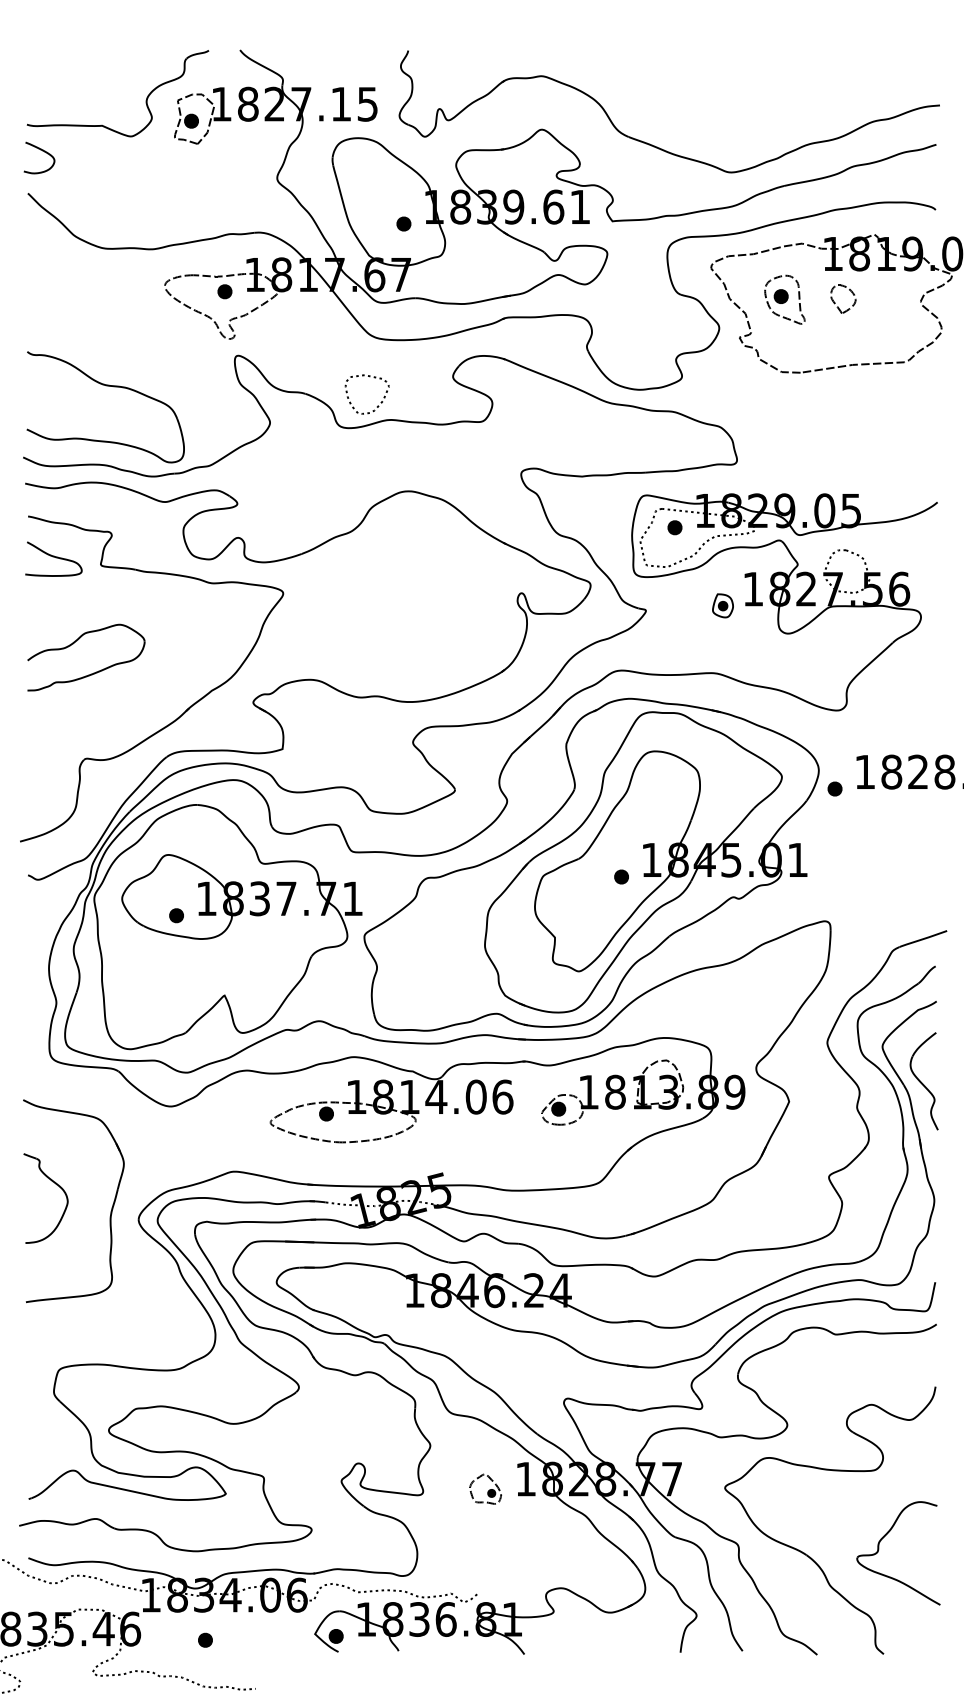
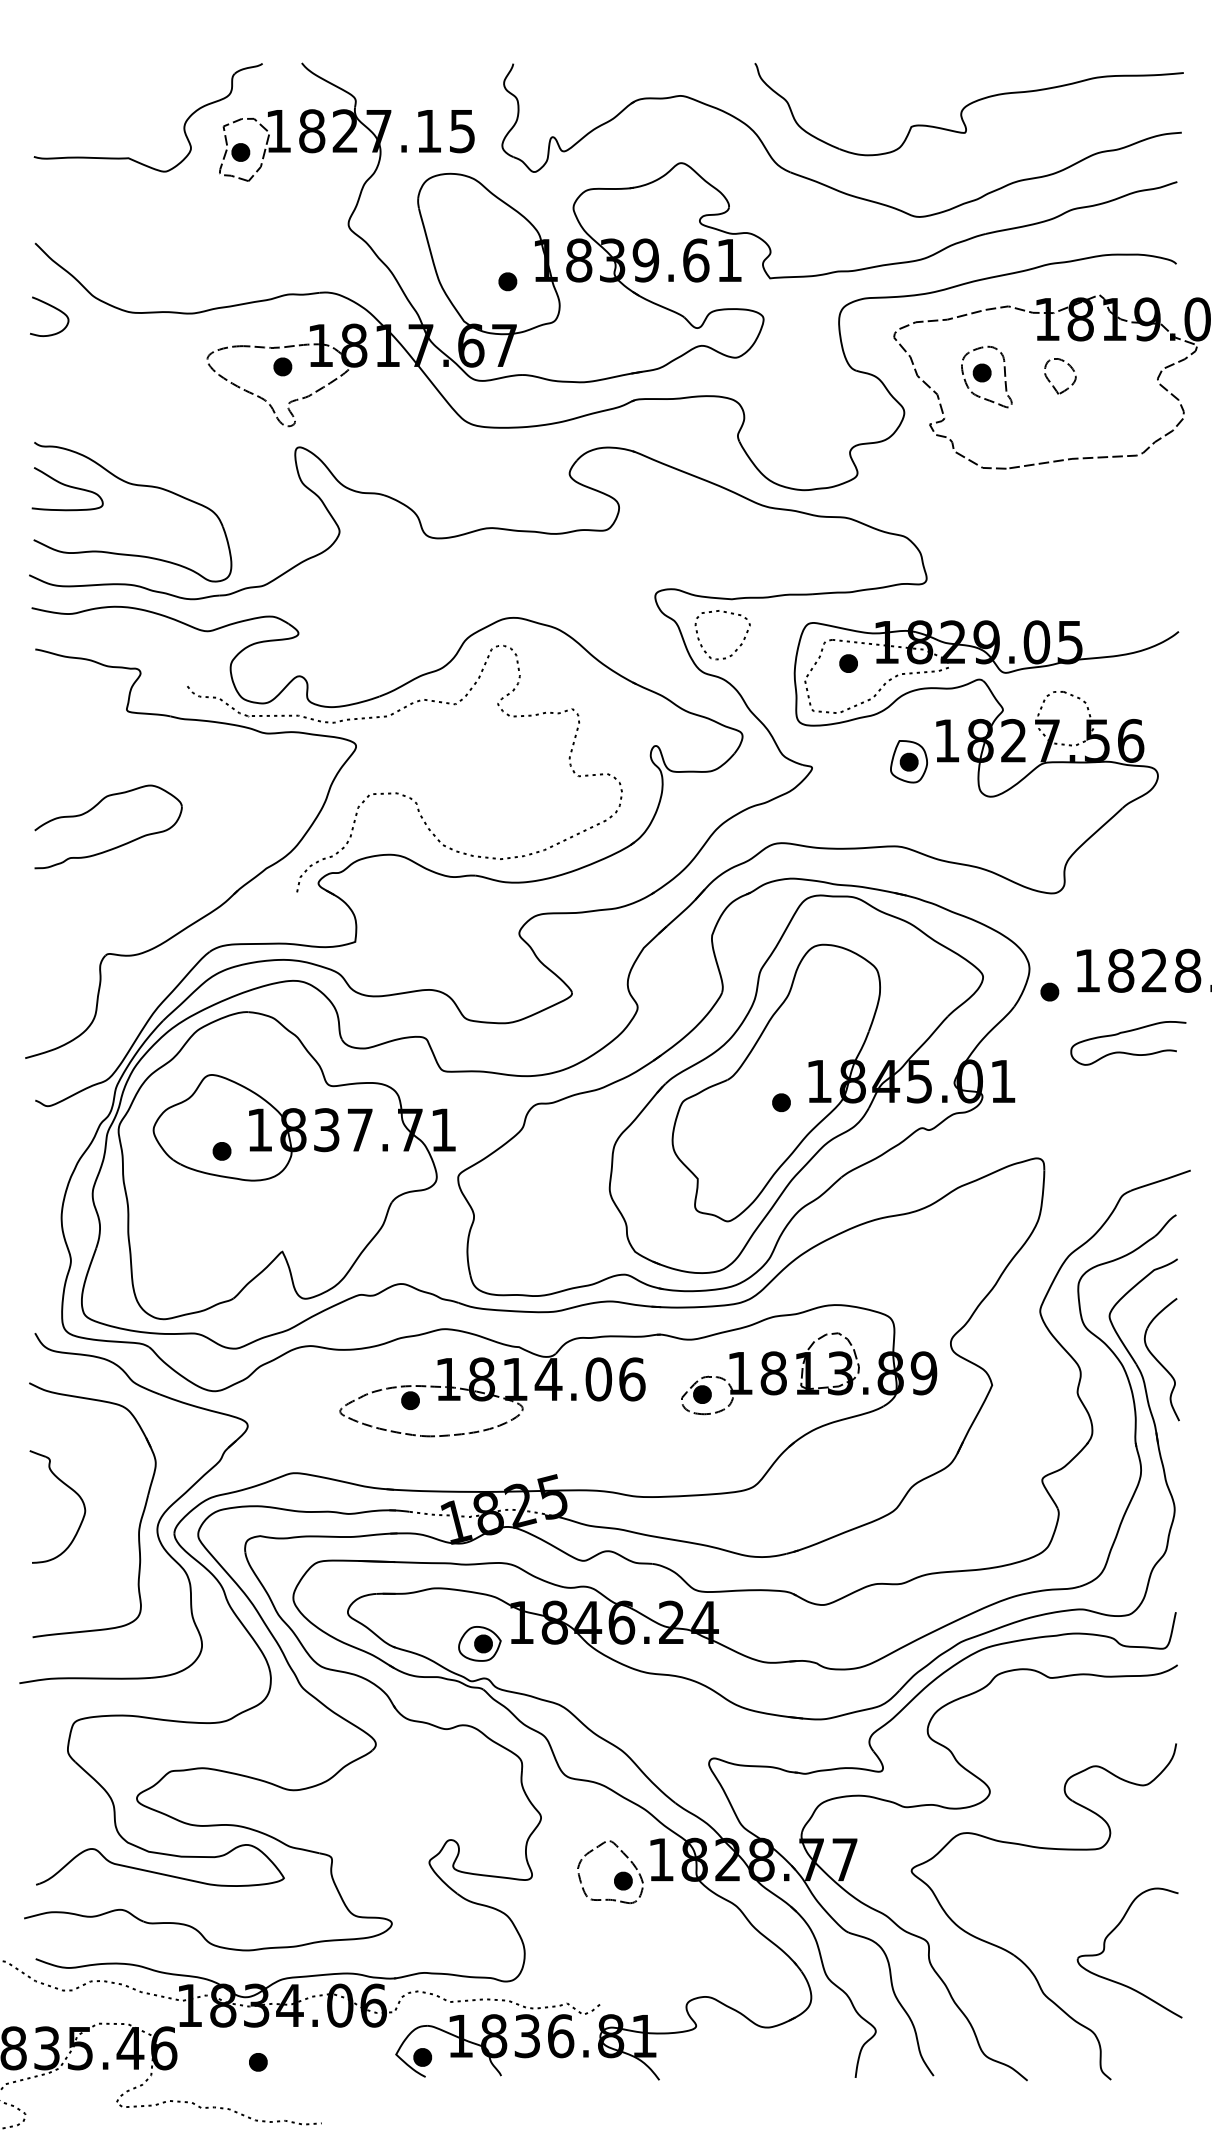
part: (770, 87) -> (968, 109), added
curve: (42, 151) -> (53, 308), moved
part: (378, 405) -> (736, 648), moved
curve: (55, 557) -> (69, 487), moved
part: (722, 605) -> (908, 761), size x1.43
curve: (316, 630) -> (398, 792), added
curve: (897, 837) -> (1128, 1052), added
part: (126, 1209) -> (158, 1520), added
part: (381, 1307) -> (479, 1643), added
part: (485, 1489) -> (610, 1872), size x1.67

